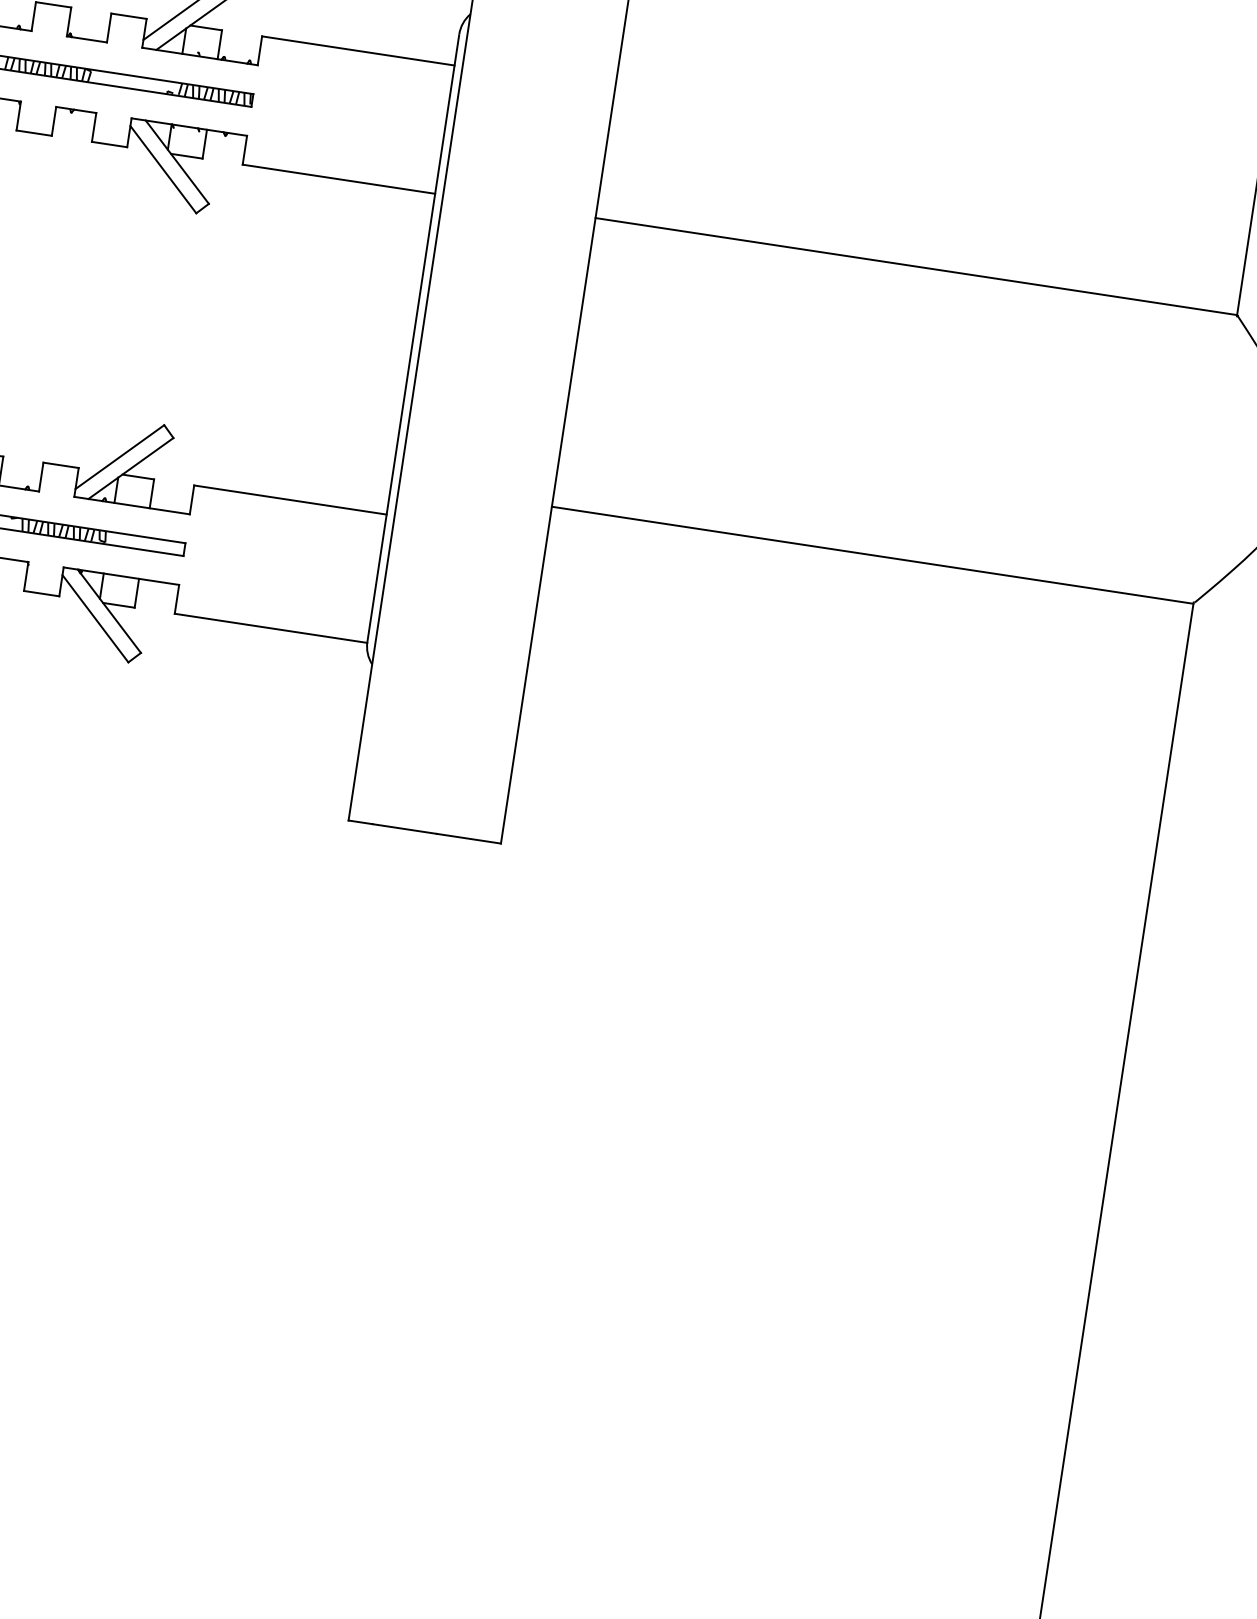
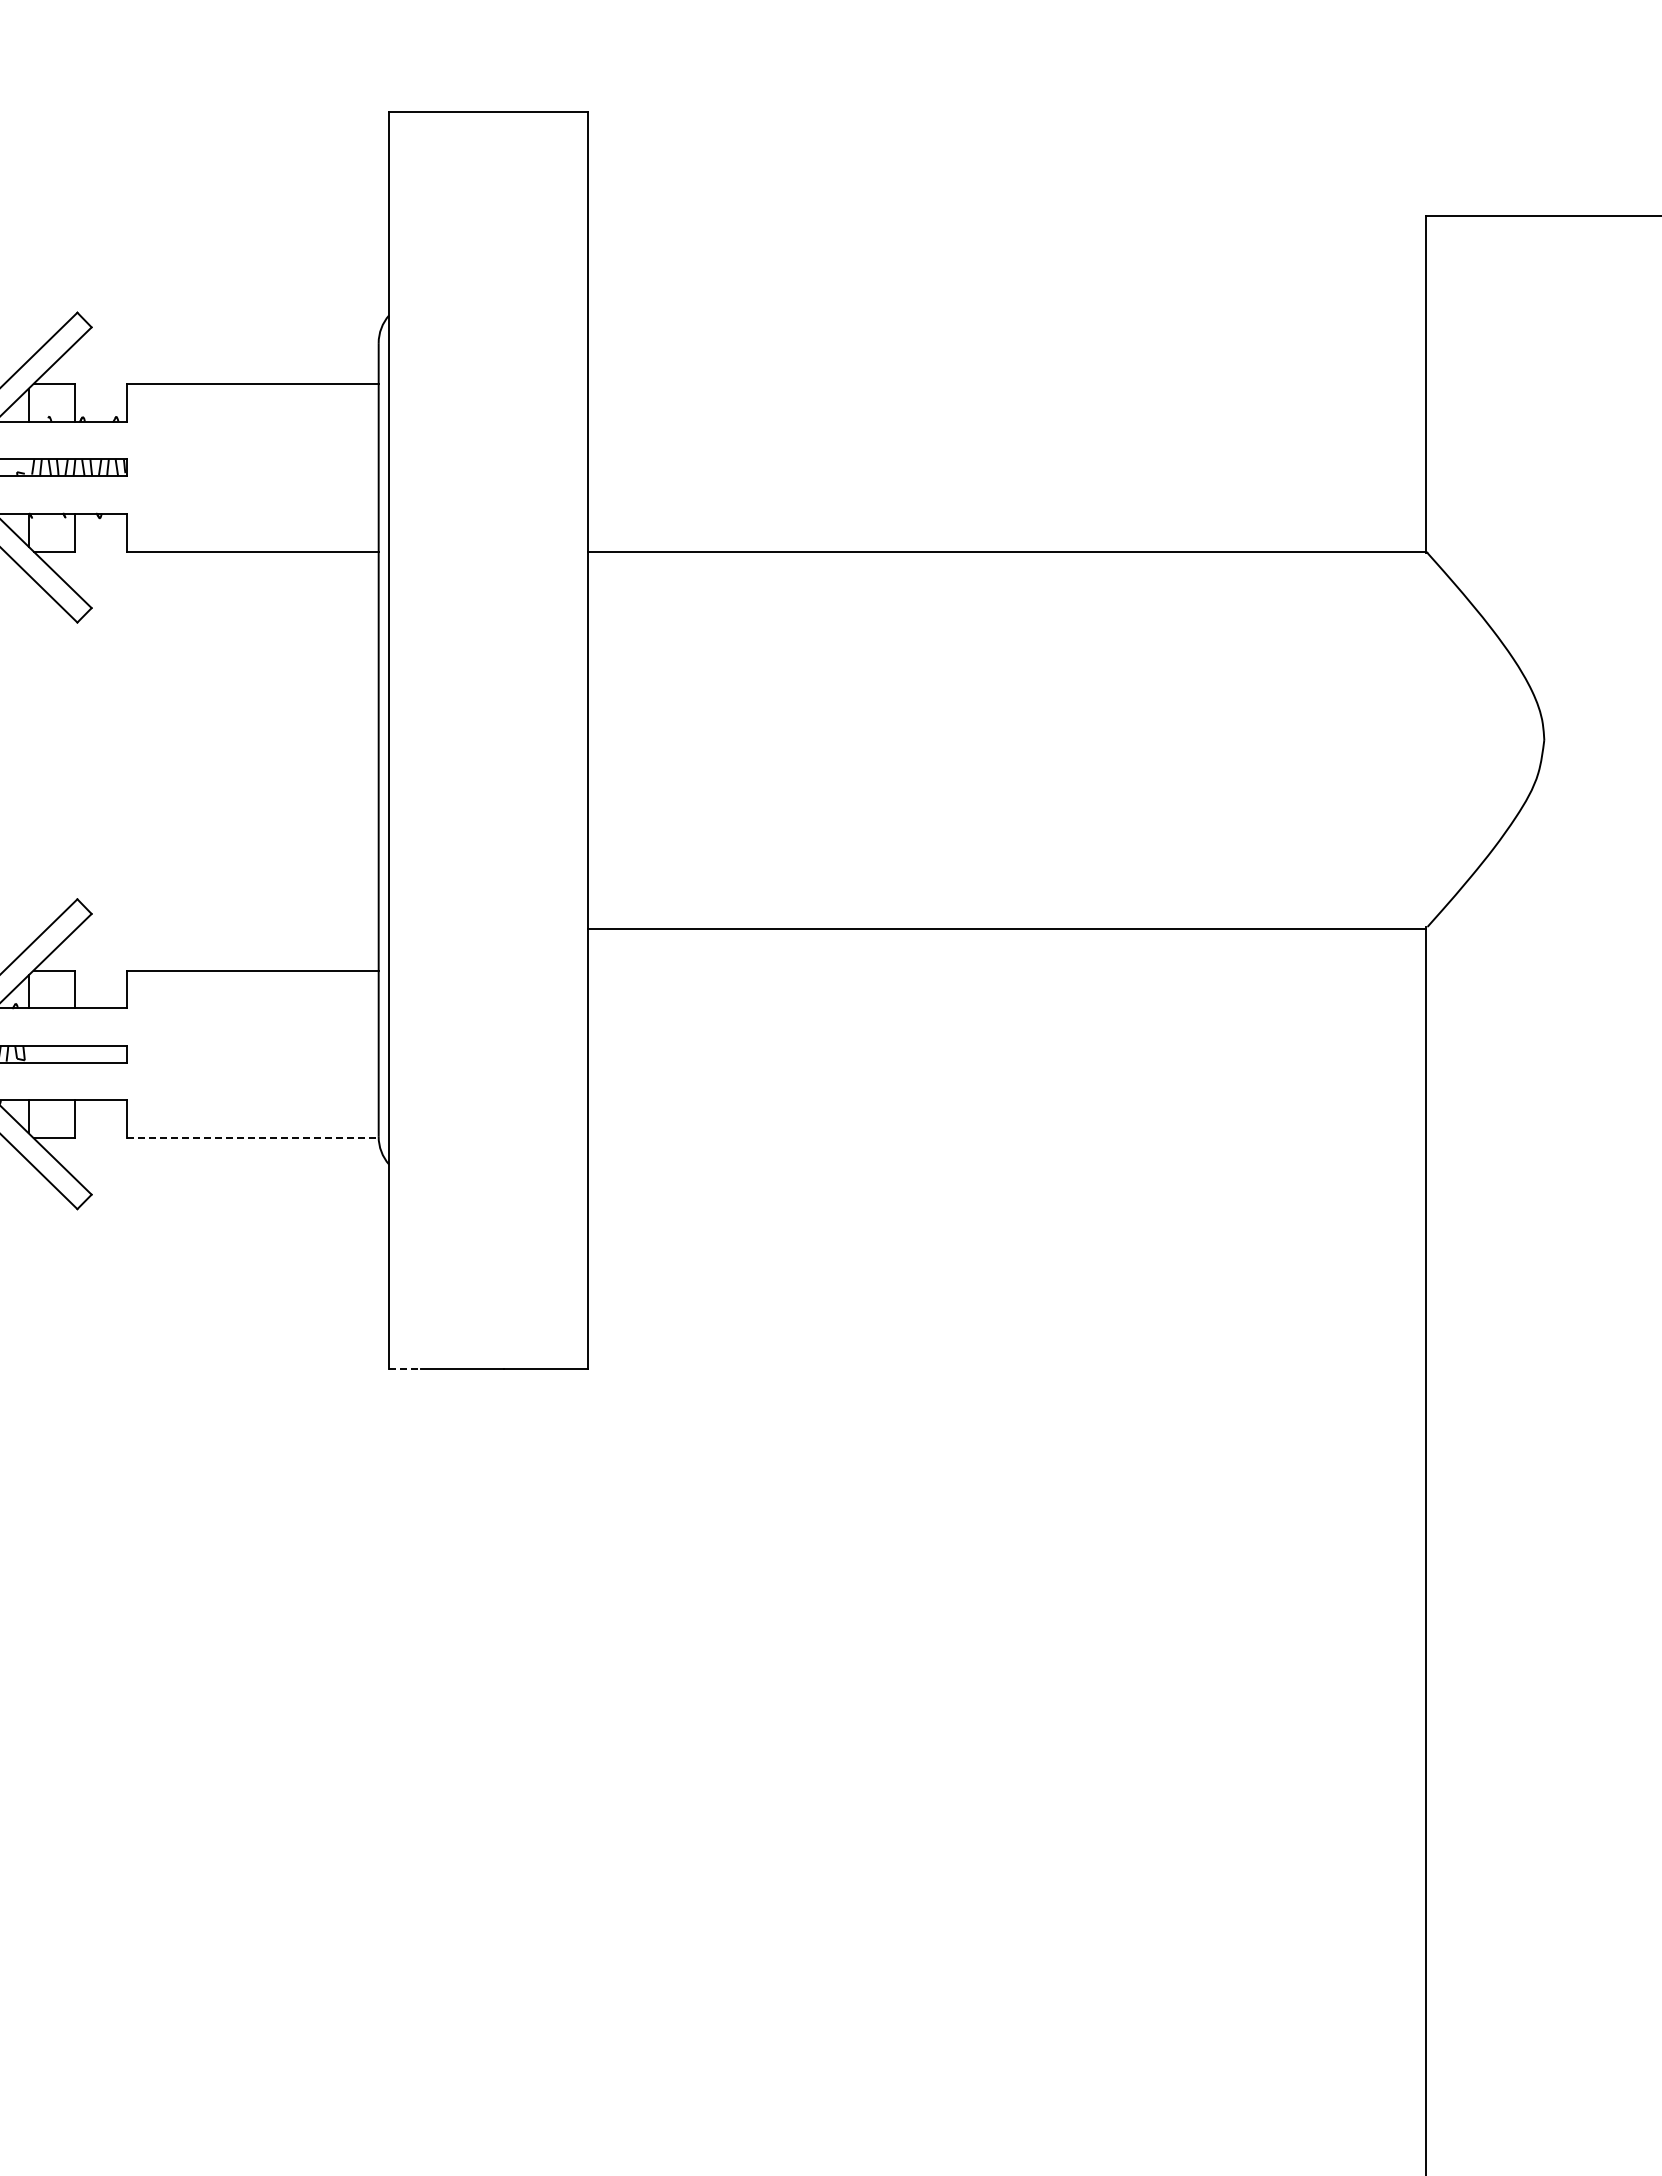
line: (270, 628) -> (252, 1138), solid -> dashed
line: (360, 822) -> (404, 1368), solid -> dashed

